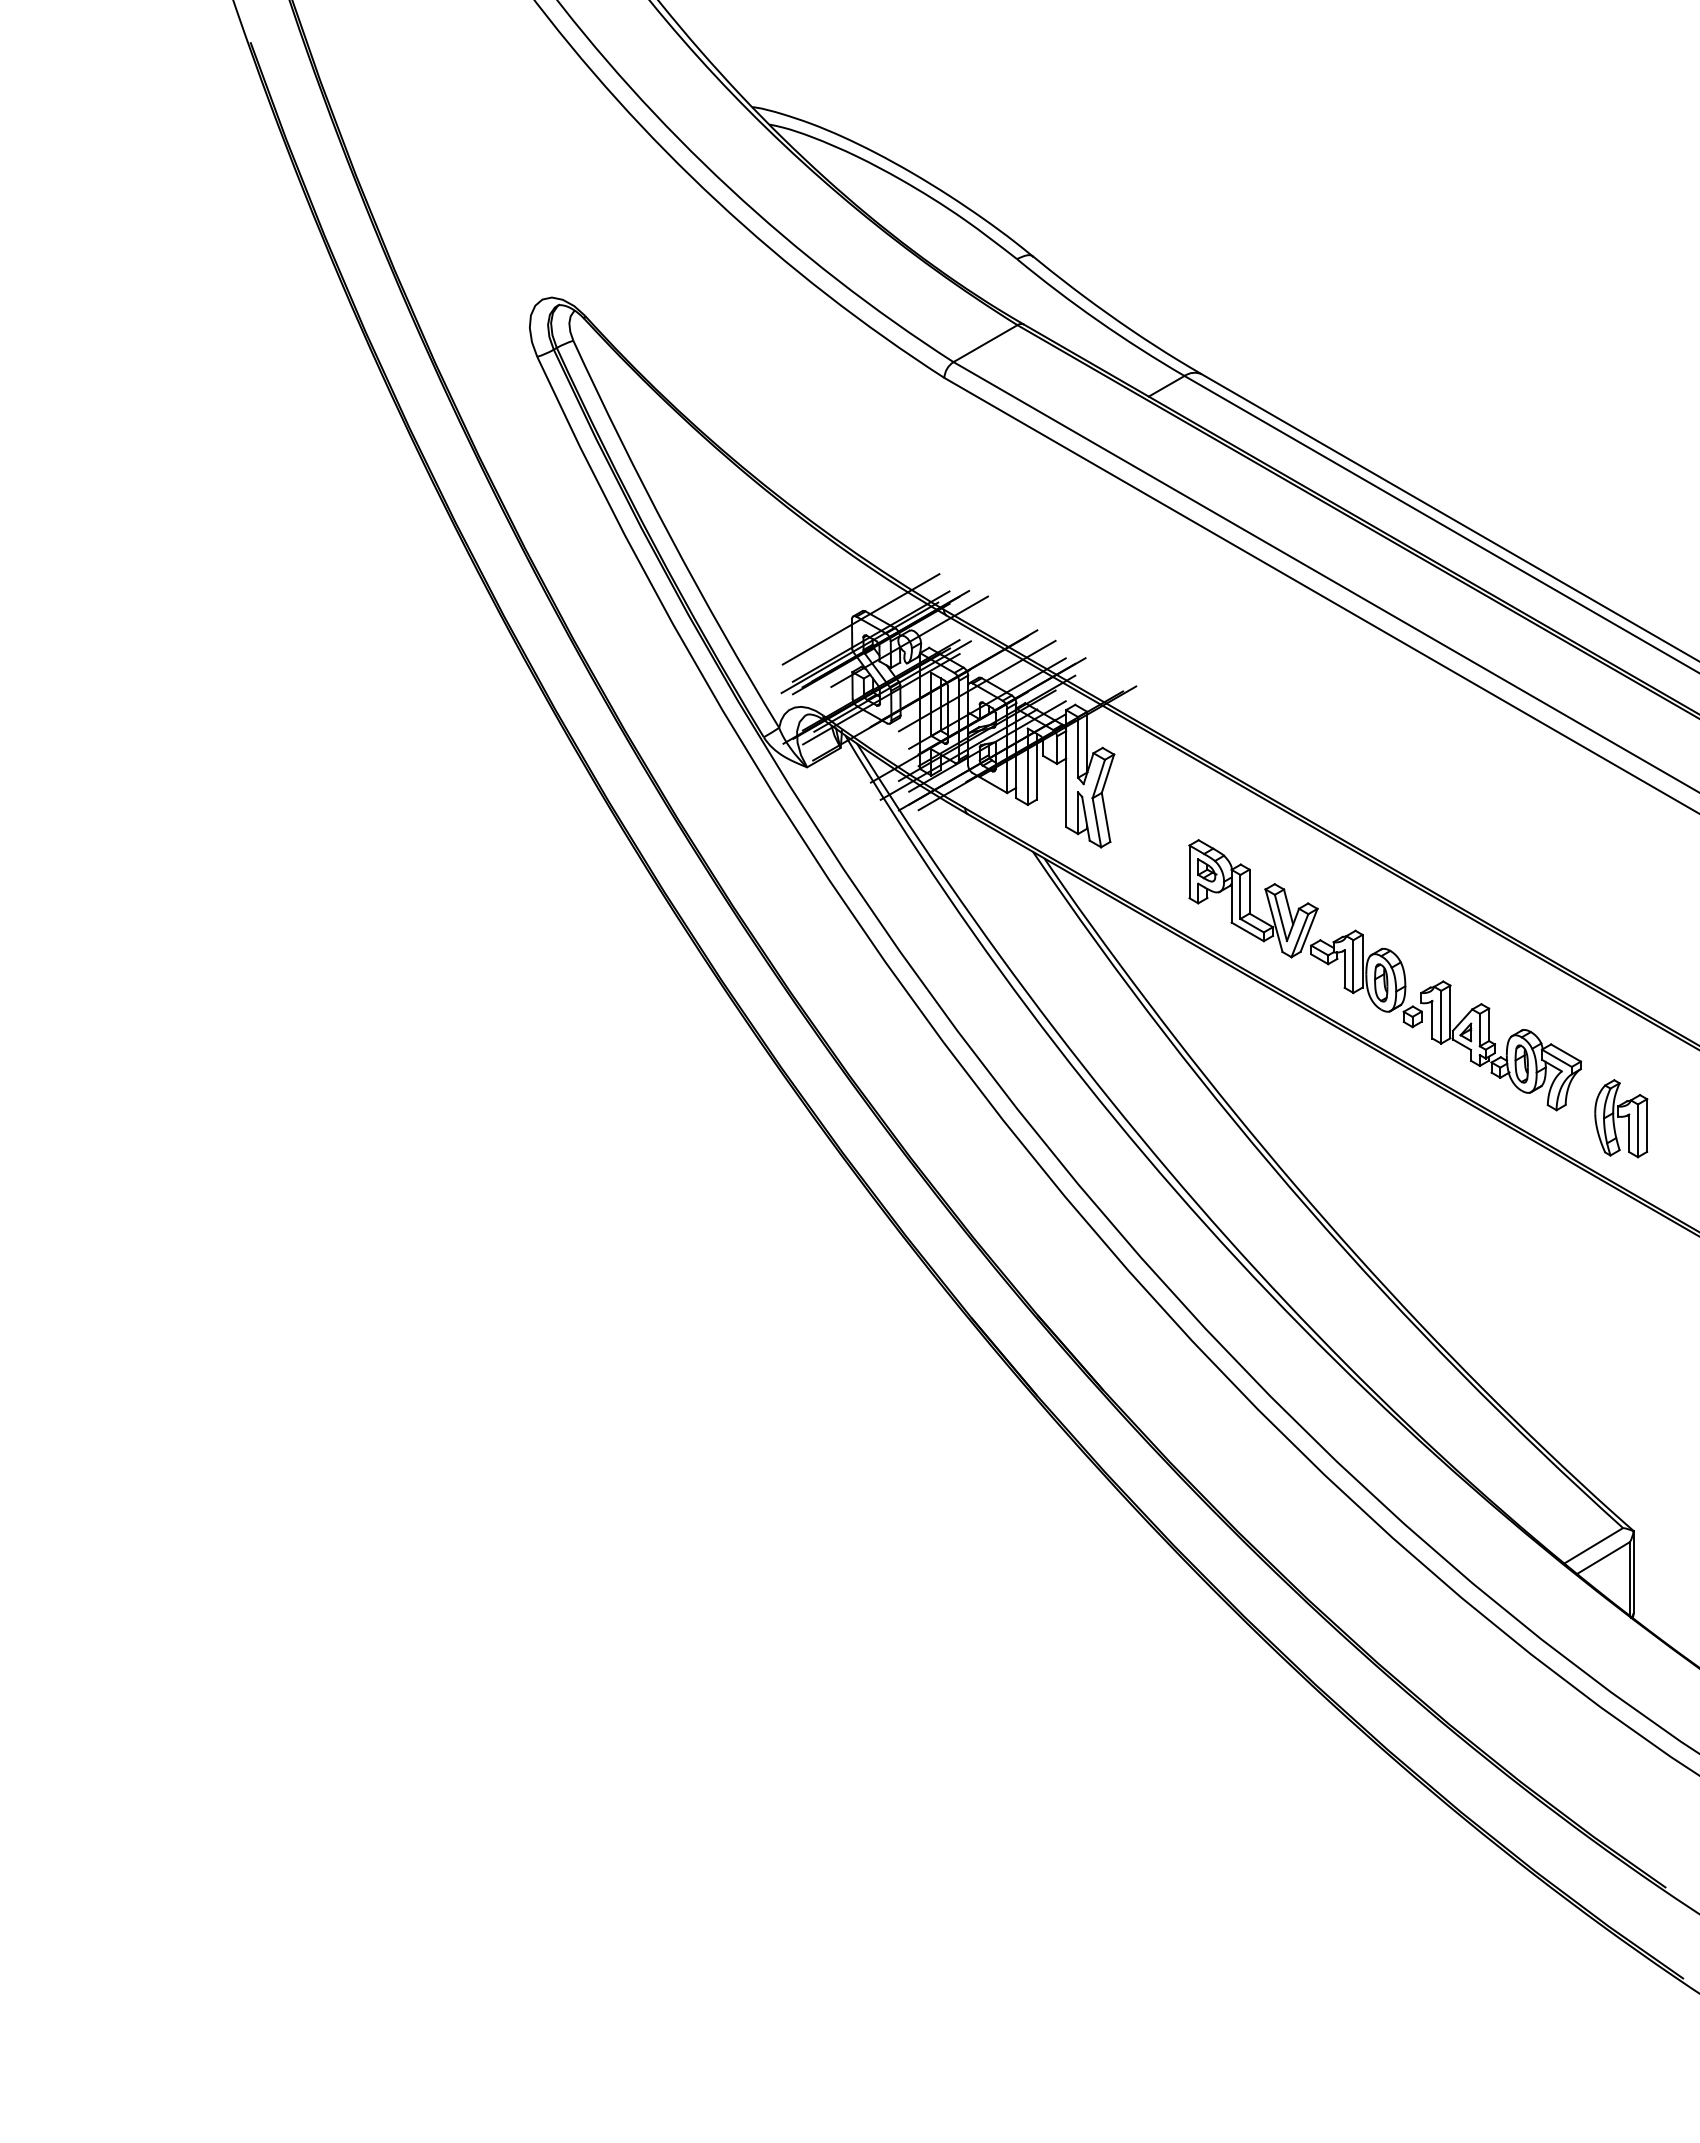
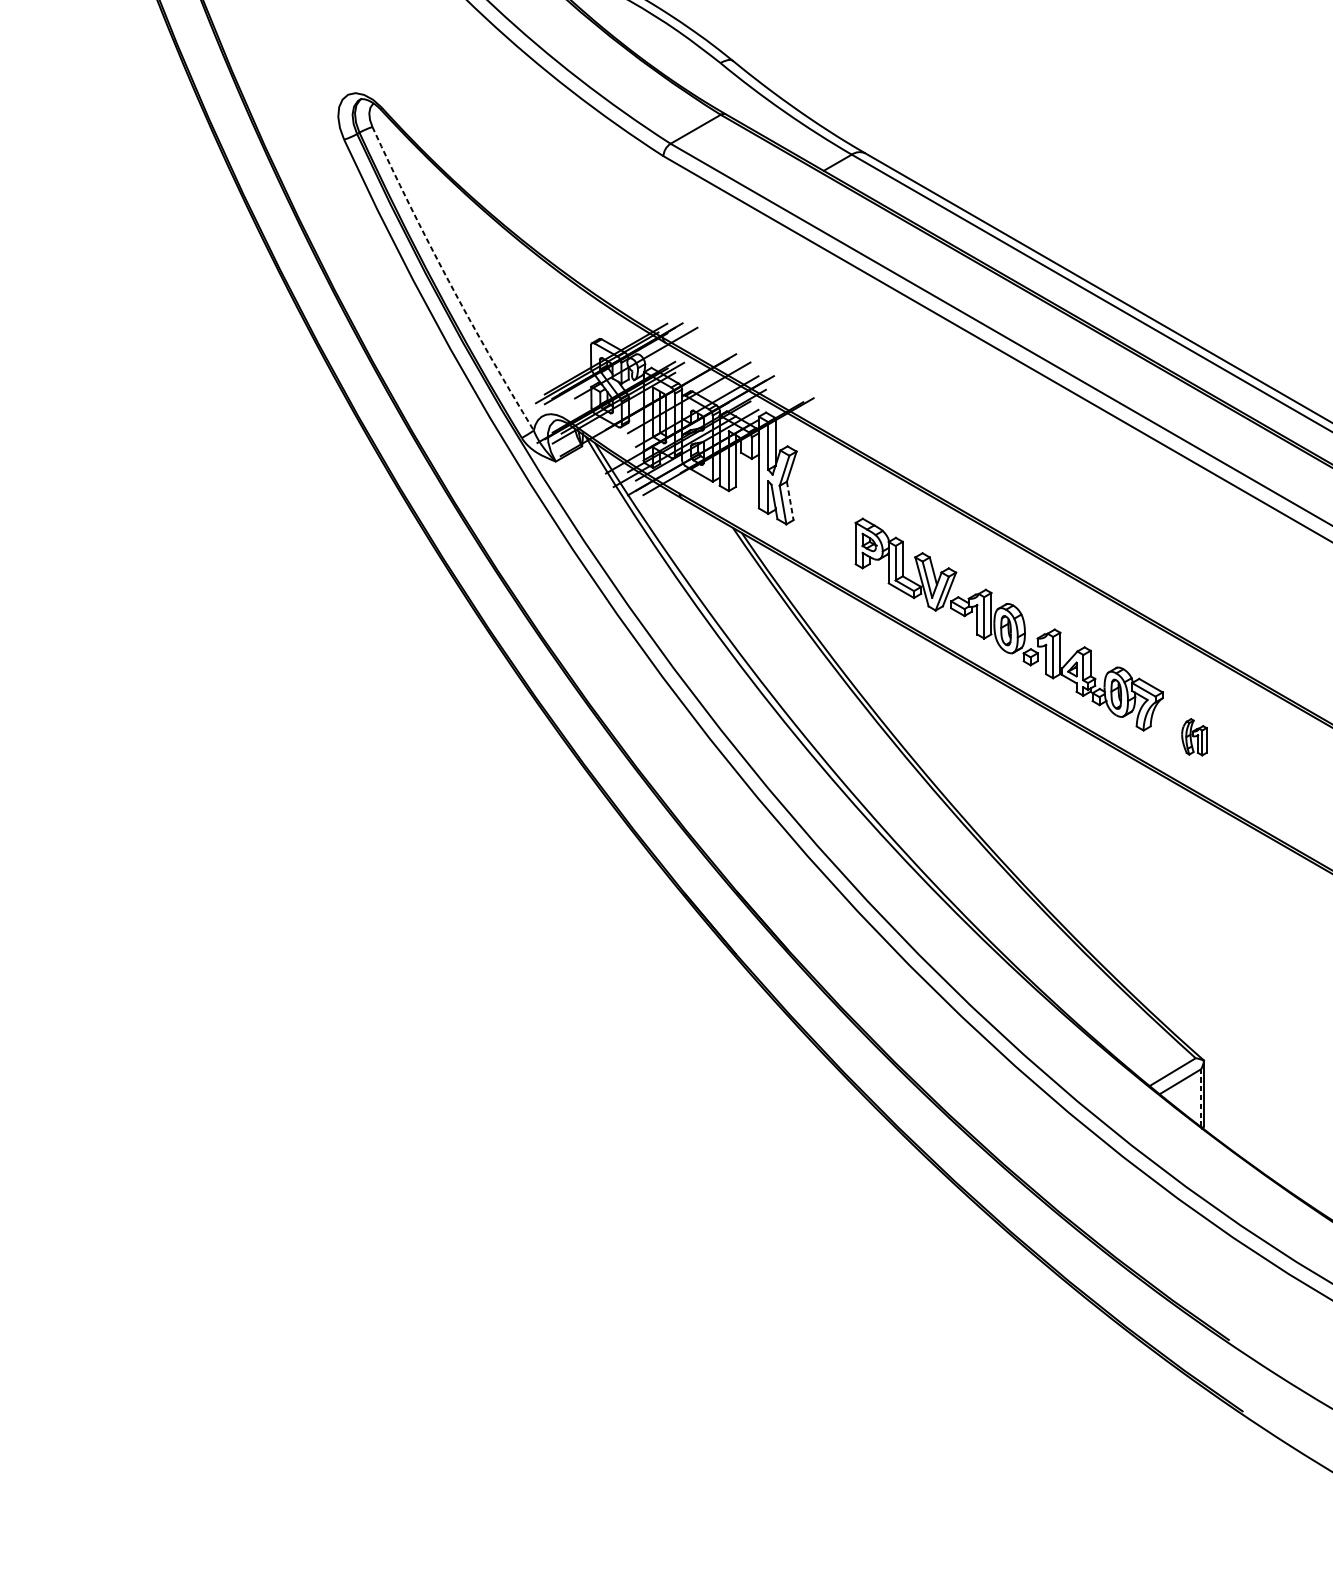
arc: (670, 537) -> (448, 281), solid -> dashed
line: (860, 619) -> (597, 345), removed
line: (1106, 817) -> (790, 500), solid -> dashed
part: (1621, 1118) -> (1194, 737), size x0.6
line: (1629, 1578) -> (1200, 1097), solid -> dashed

